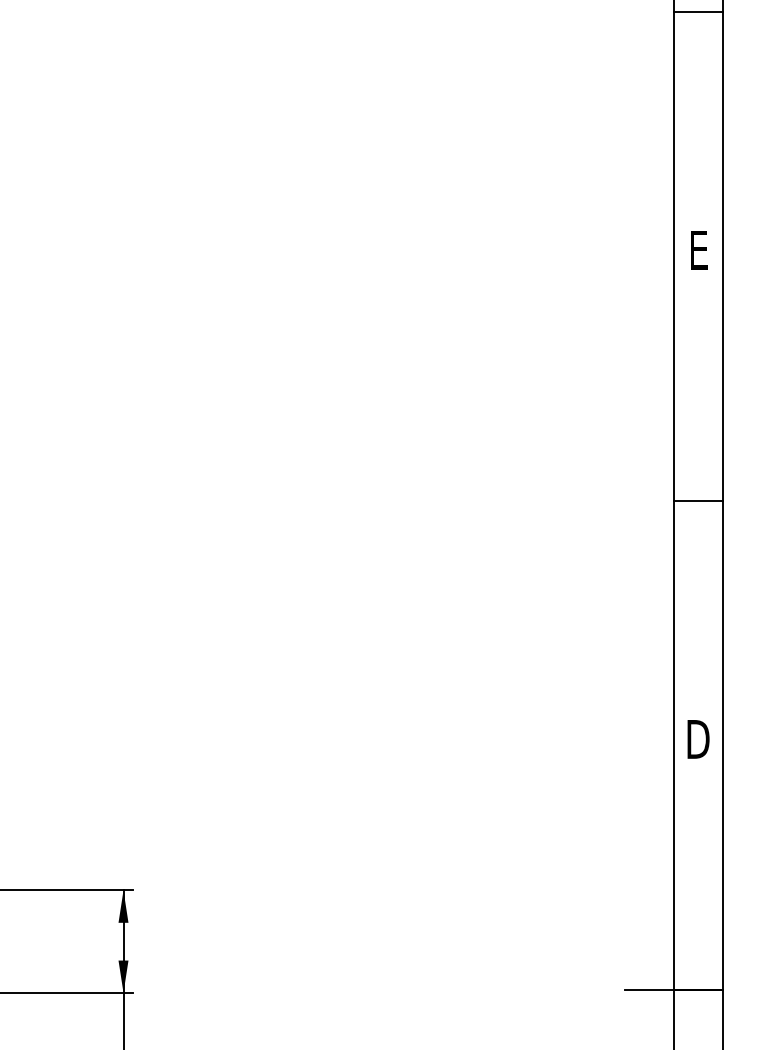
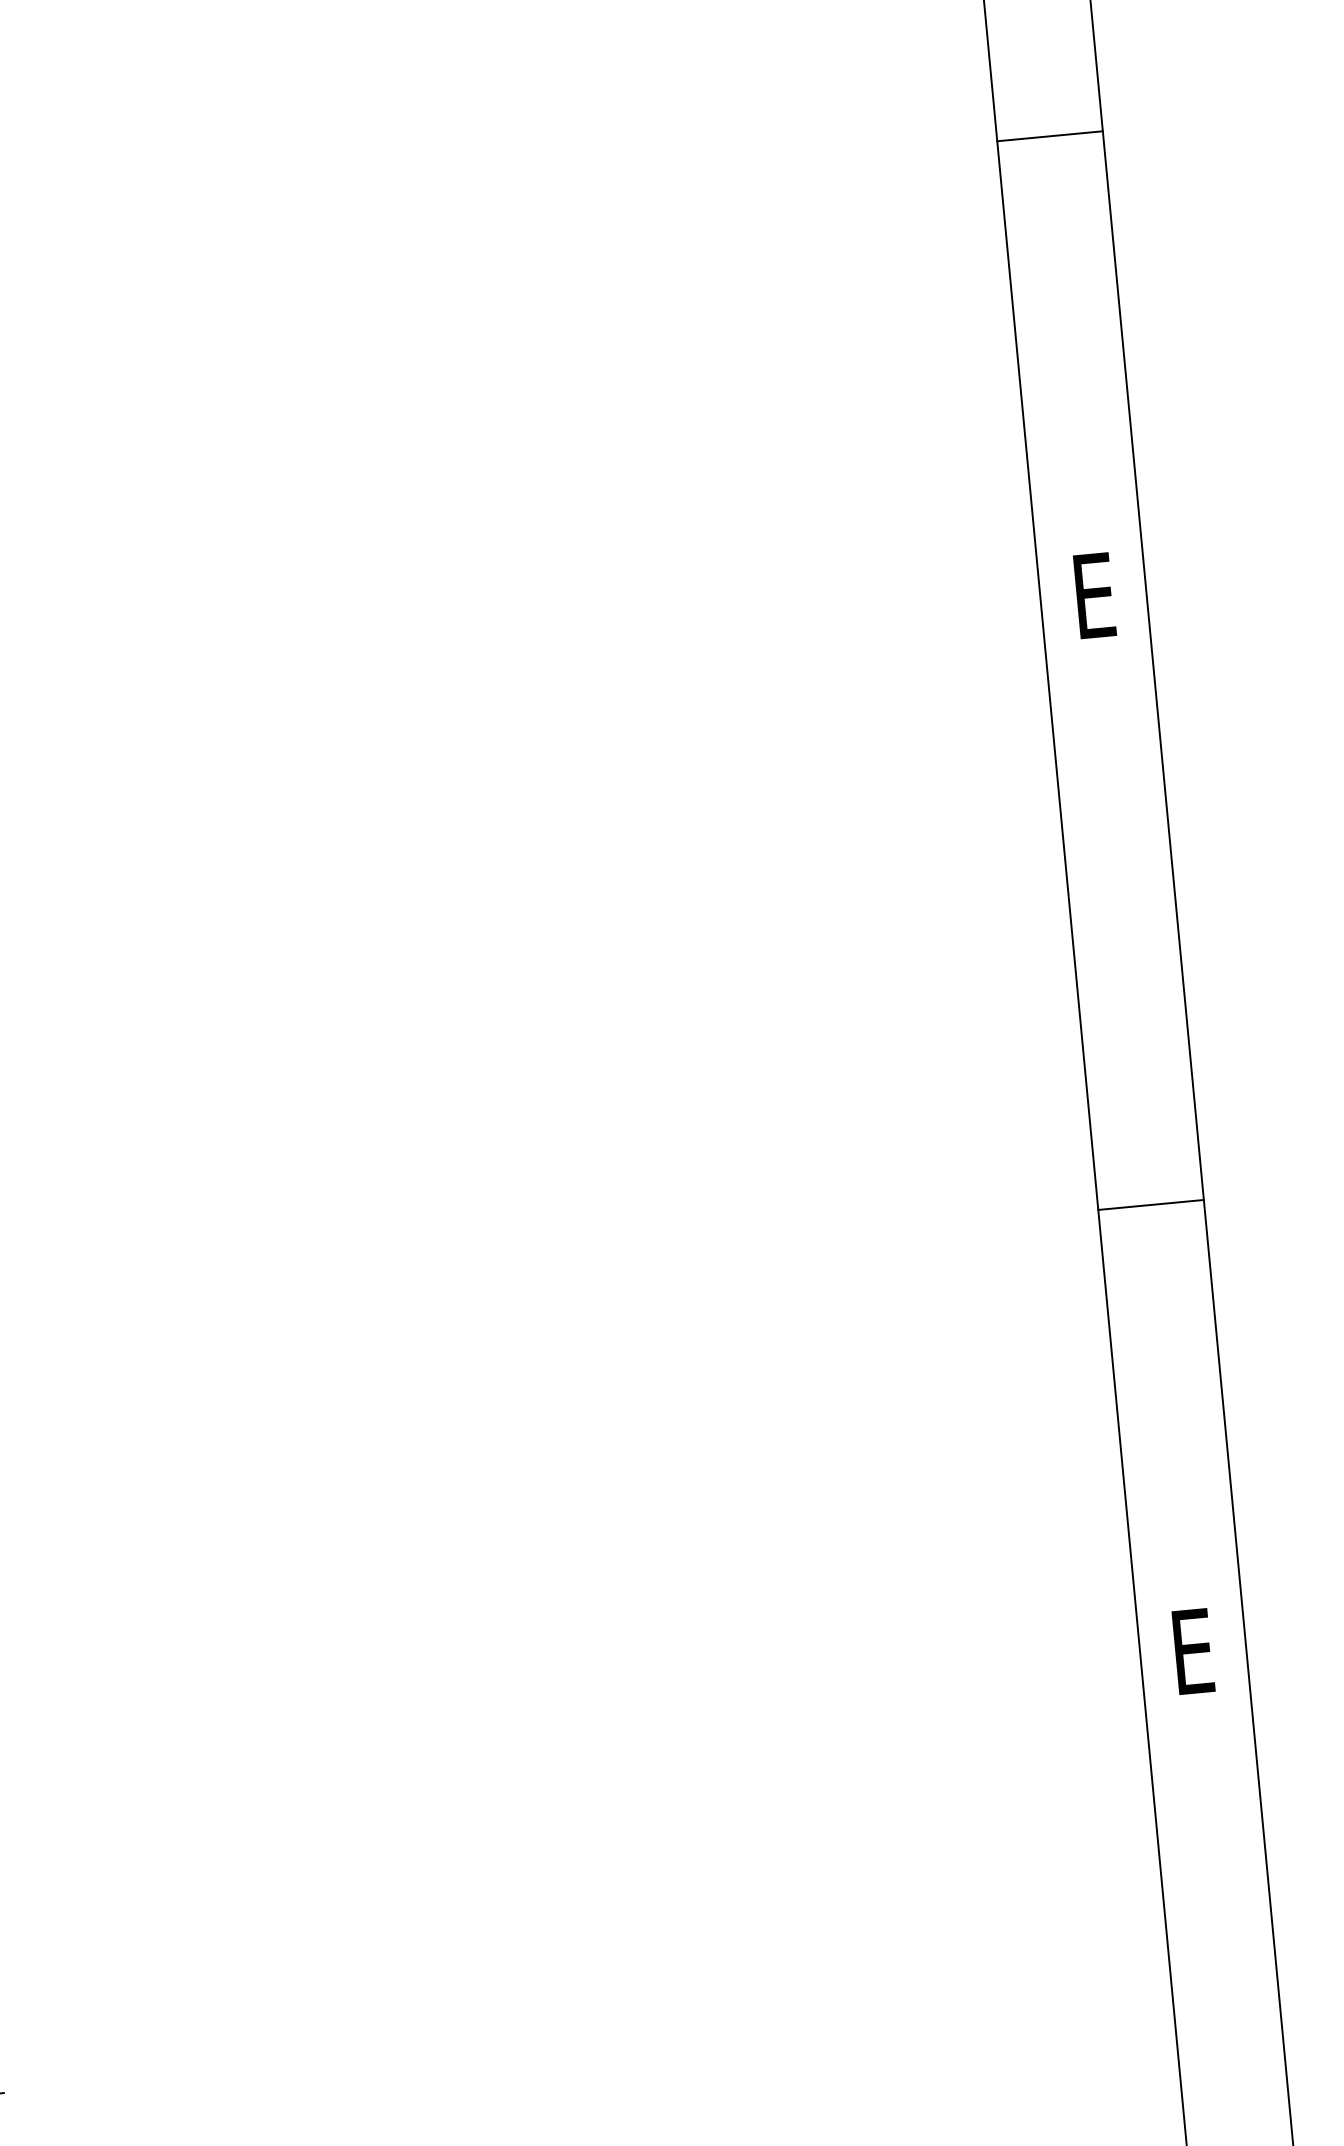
line: (697, 11) -> (1048, 136), moved
line: (697, 500) -> (1149, 1204), moved
text: (698, 739) -> (1193, 1651), D -> E

